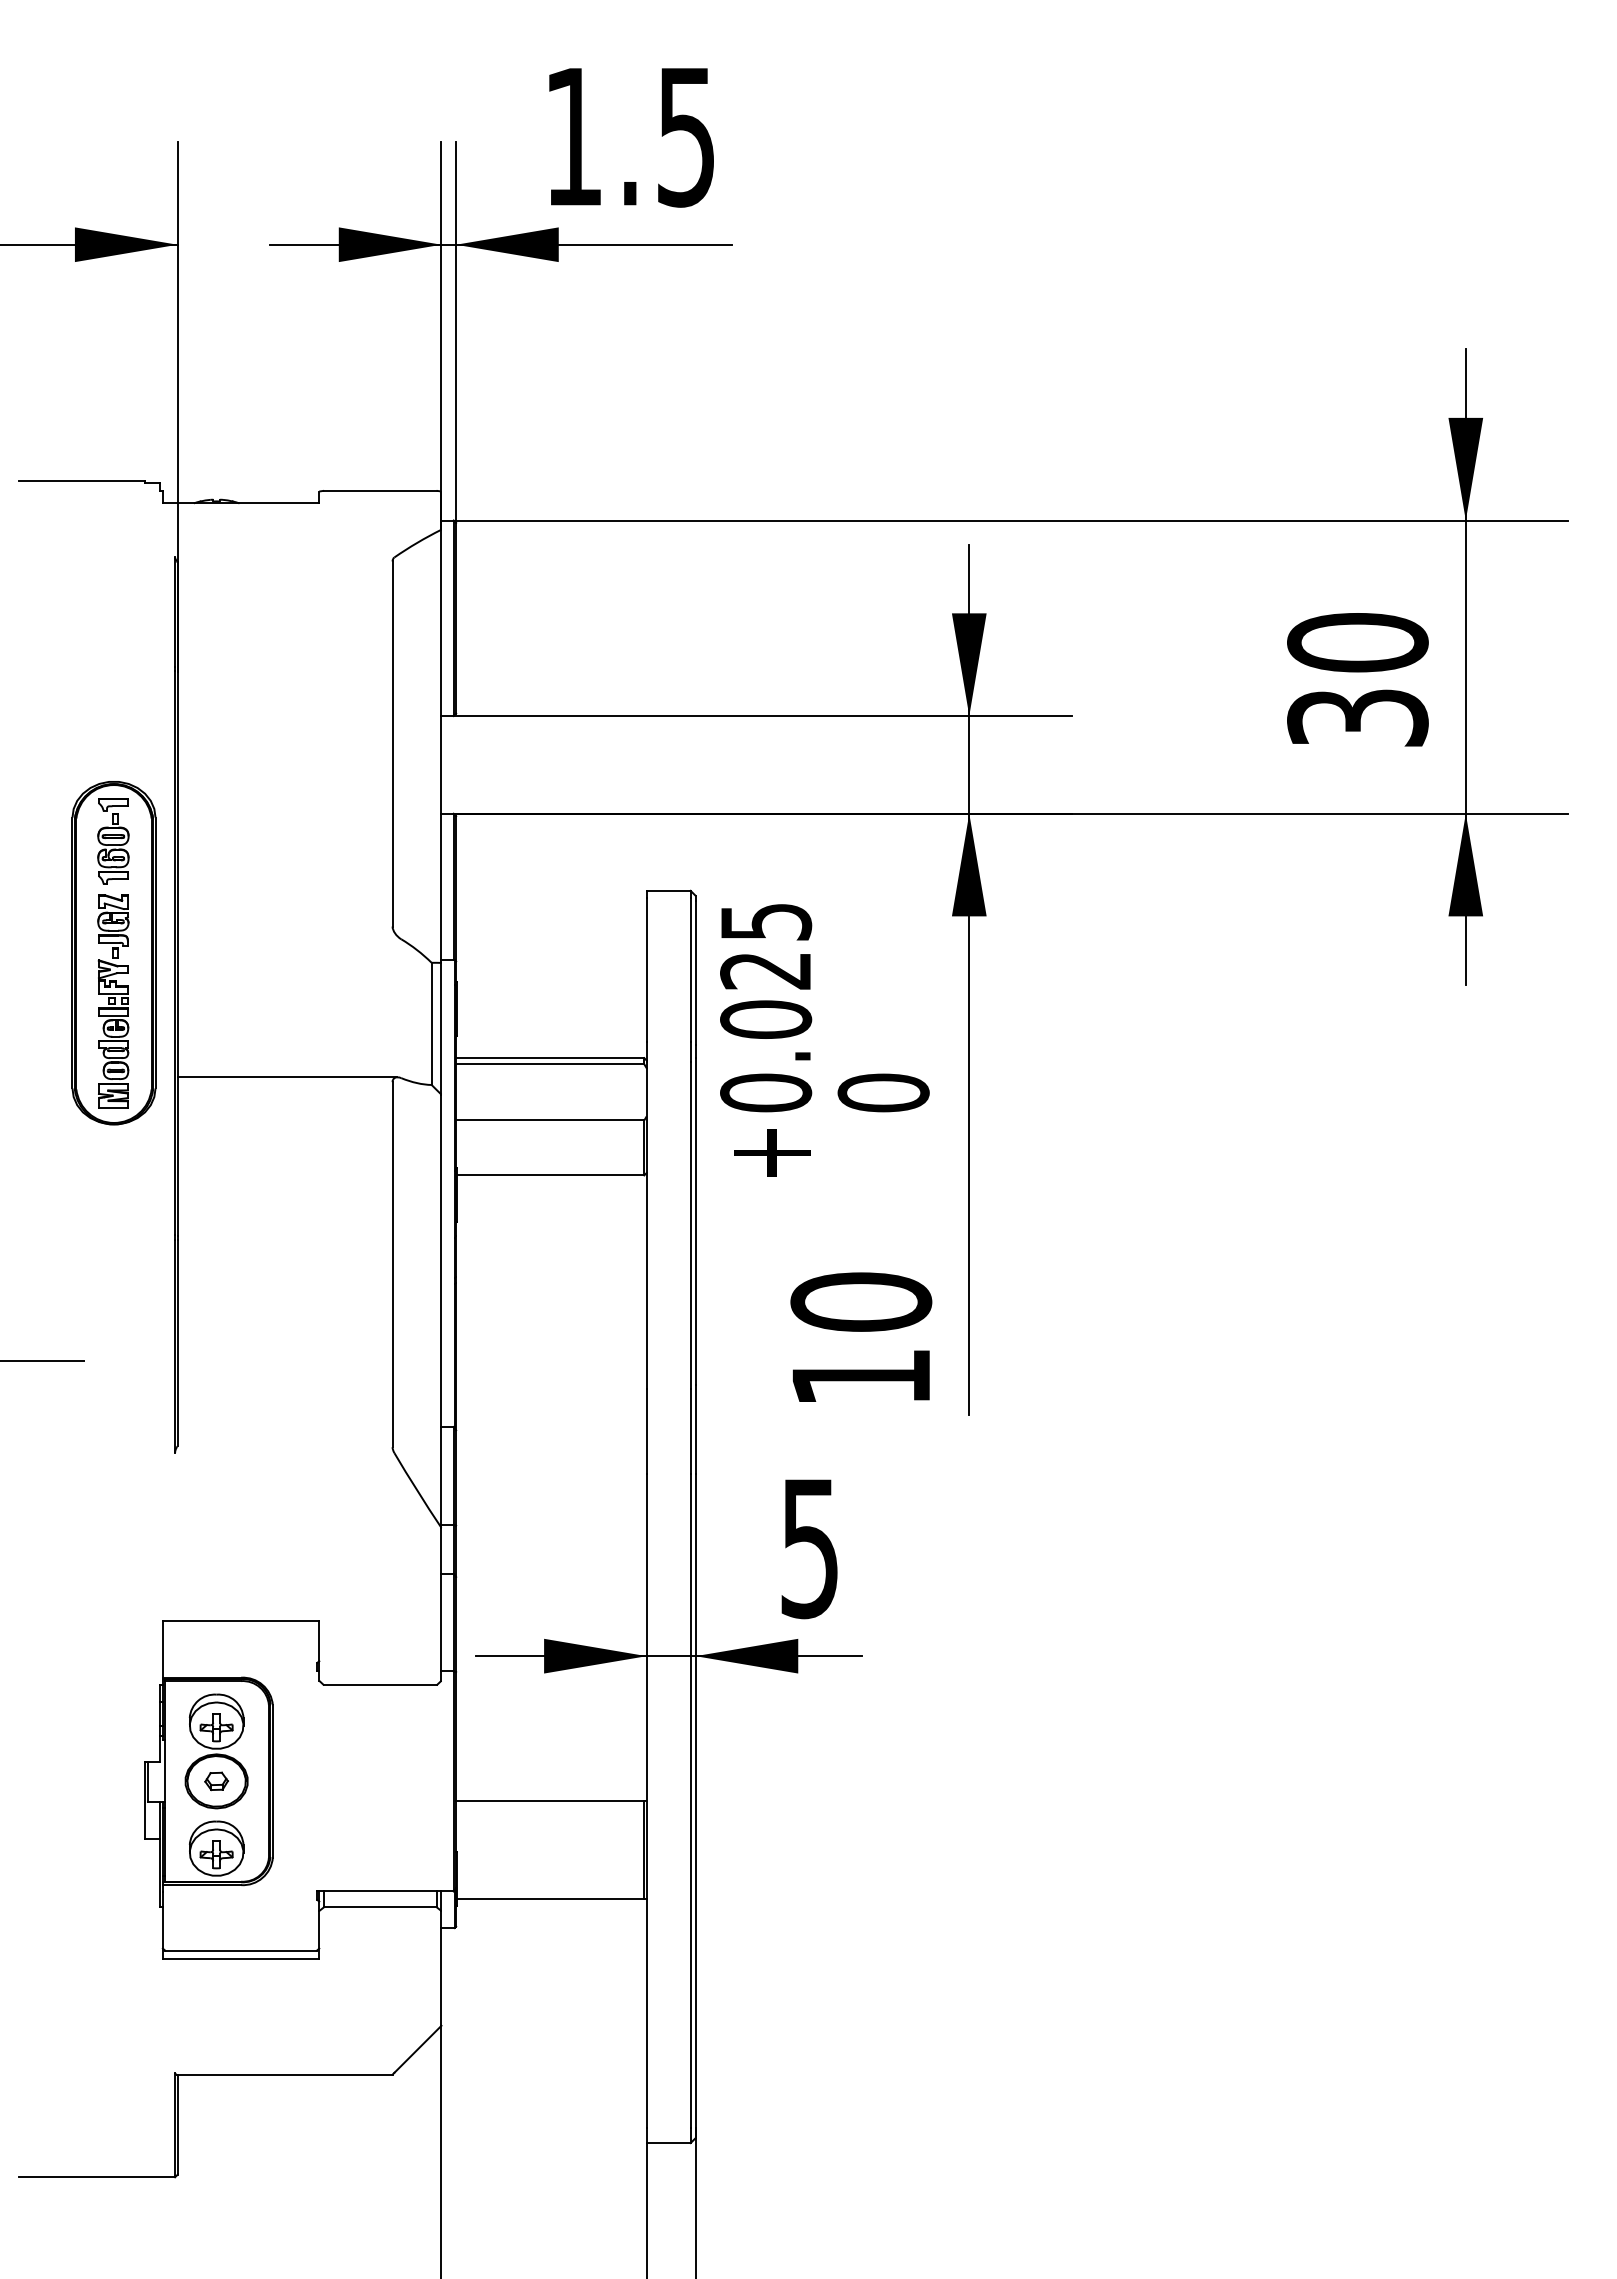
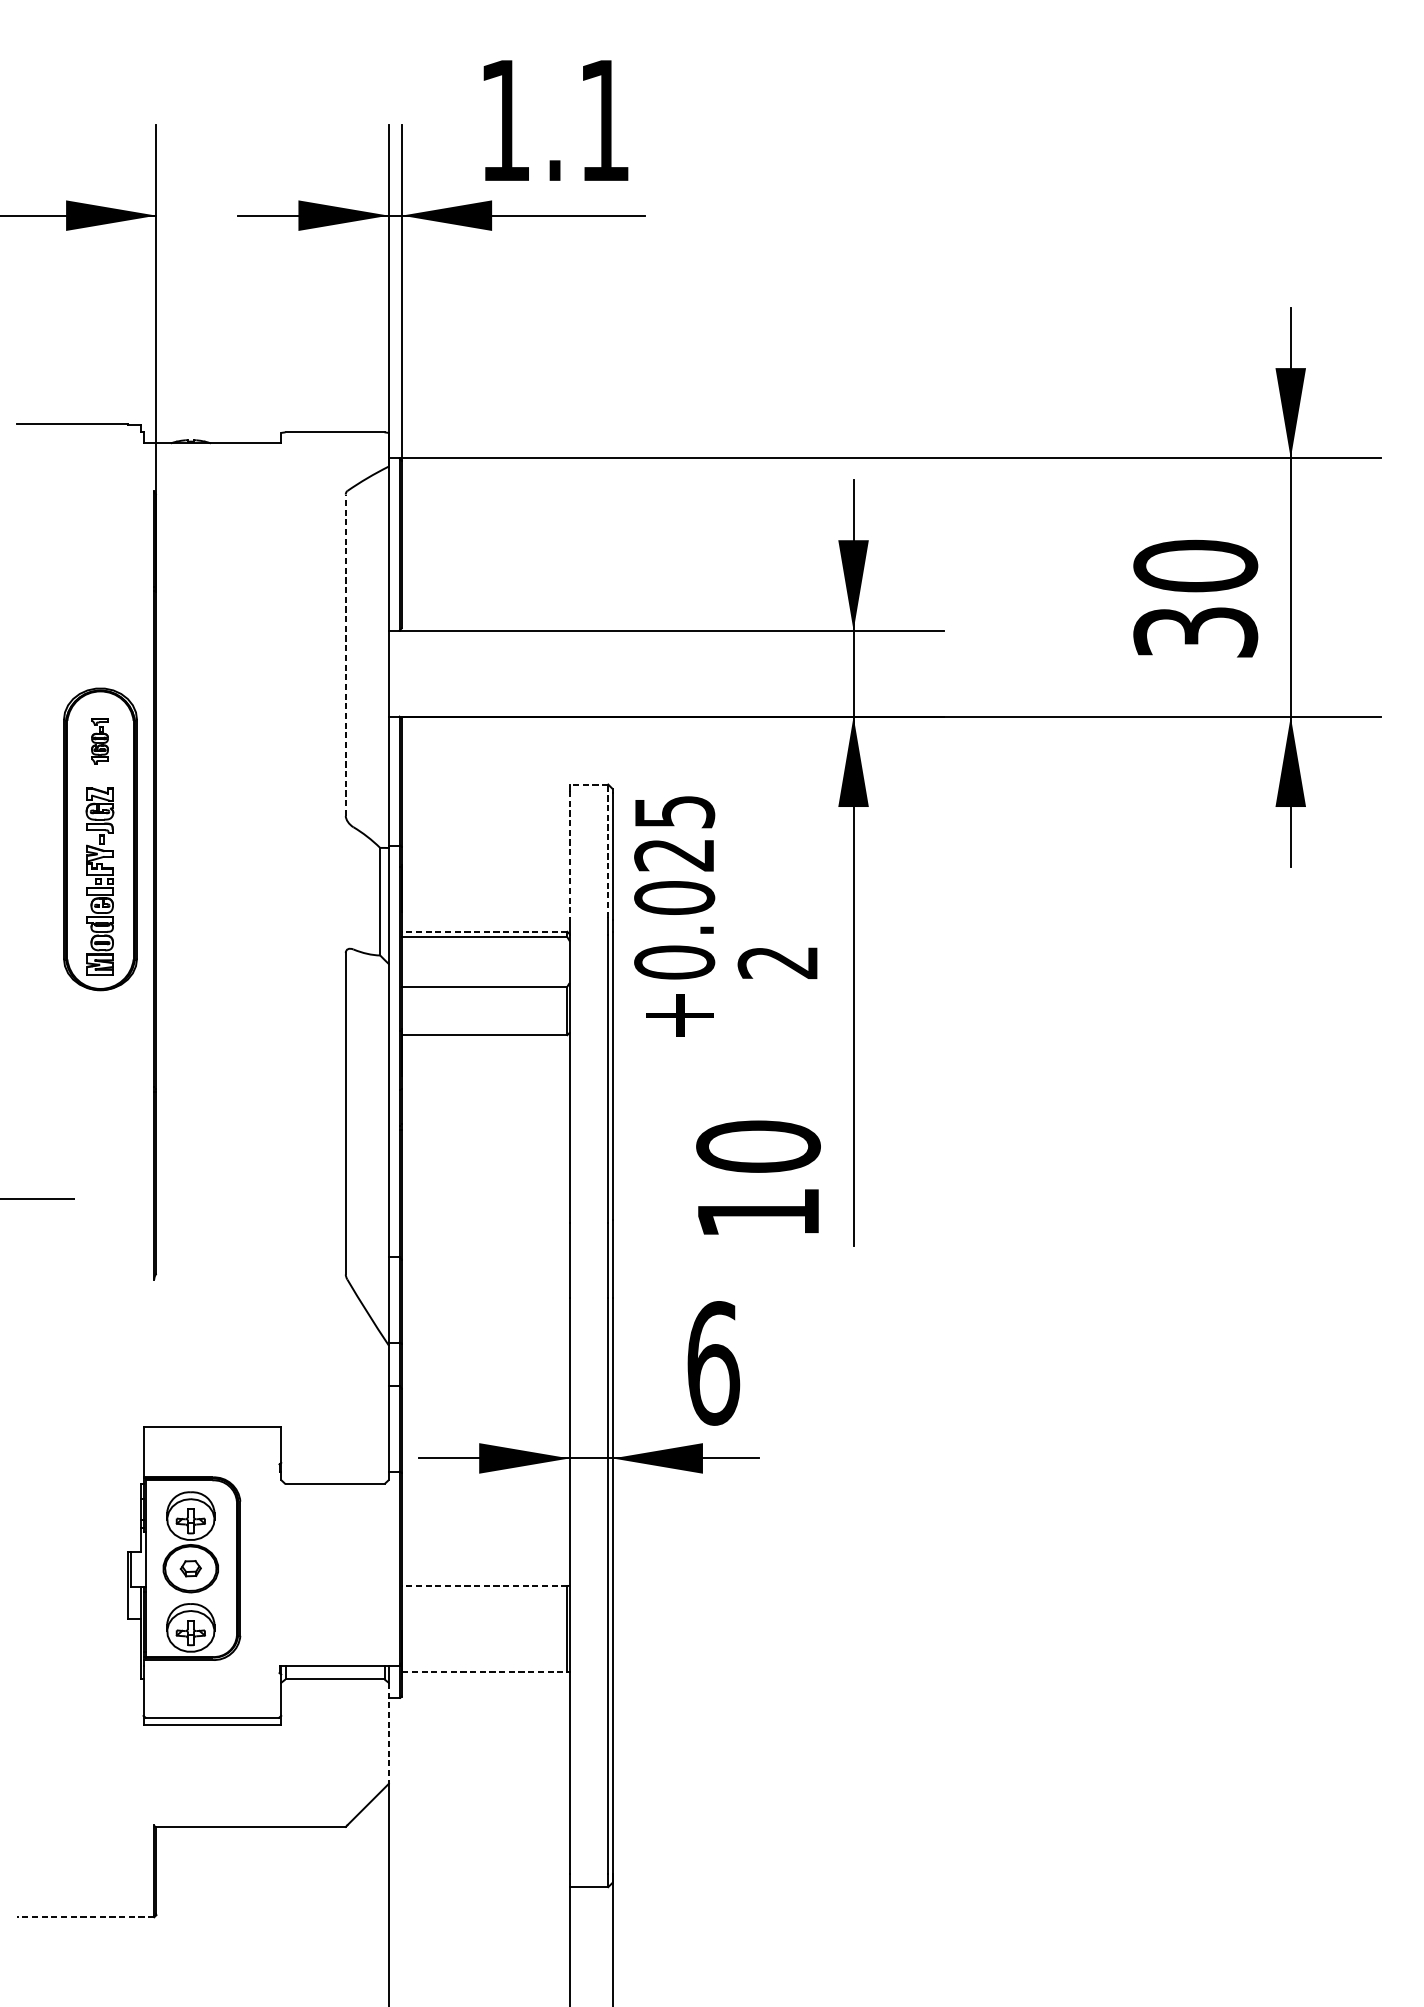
text: (685, 137) -> (603, 121), 1.5 -> 1.1
line: (392, 744) -> (345, 655), solid -> dashed
part: (113, 841) -> (100, 741), size x0.6
line: (668, 890) -> (588, 784), solid -> dashed
line: (646, 970) -> (569, 854), solid -> dashed
line: (690, 970) -> (608, 854), solid -> dashed
line: (549, 1058) -> (483, 932), solid -> dashed
line: (287, 1077) -> (253, 948), removed
text: (883, 1092) -> (778, 962), 0 -> 2
text: (810, 1548) -> (713, 1363), 5 -> 6
line: (549, 1800) -> (483, 1585), solid -> dashed
line: (550, 1898) -> (484, 1671), solid -> dashed
line: (441, 1968) -> (388, 1733), solid -> dashed
line: (96, 2177) -> (85, 1917), solid -> dashed

